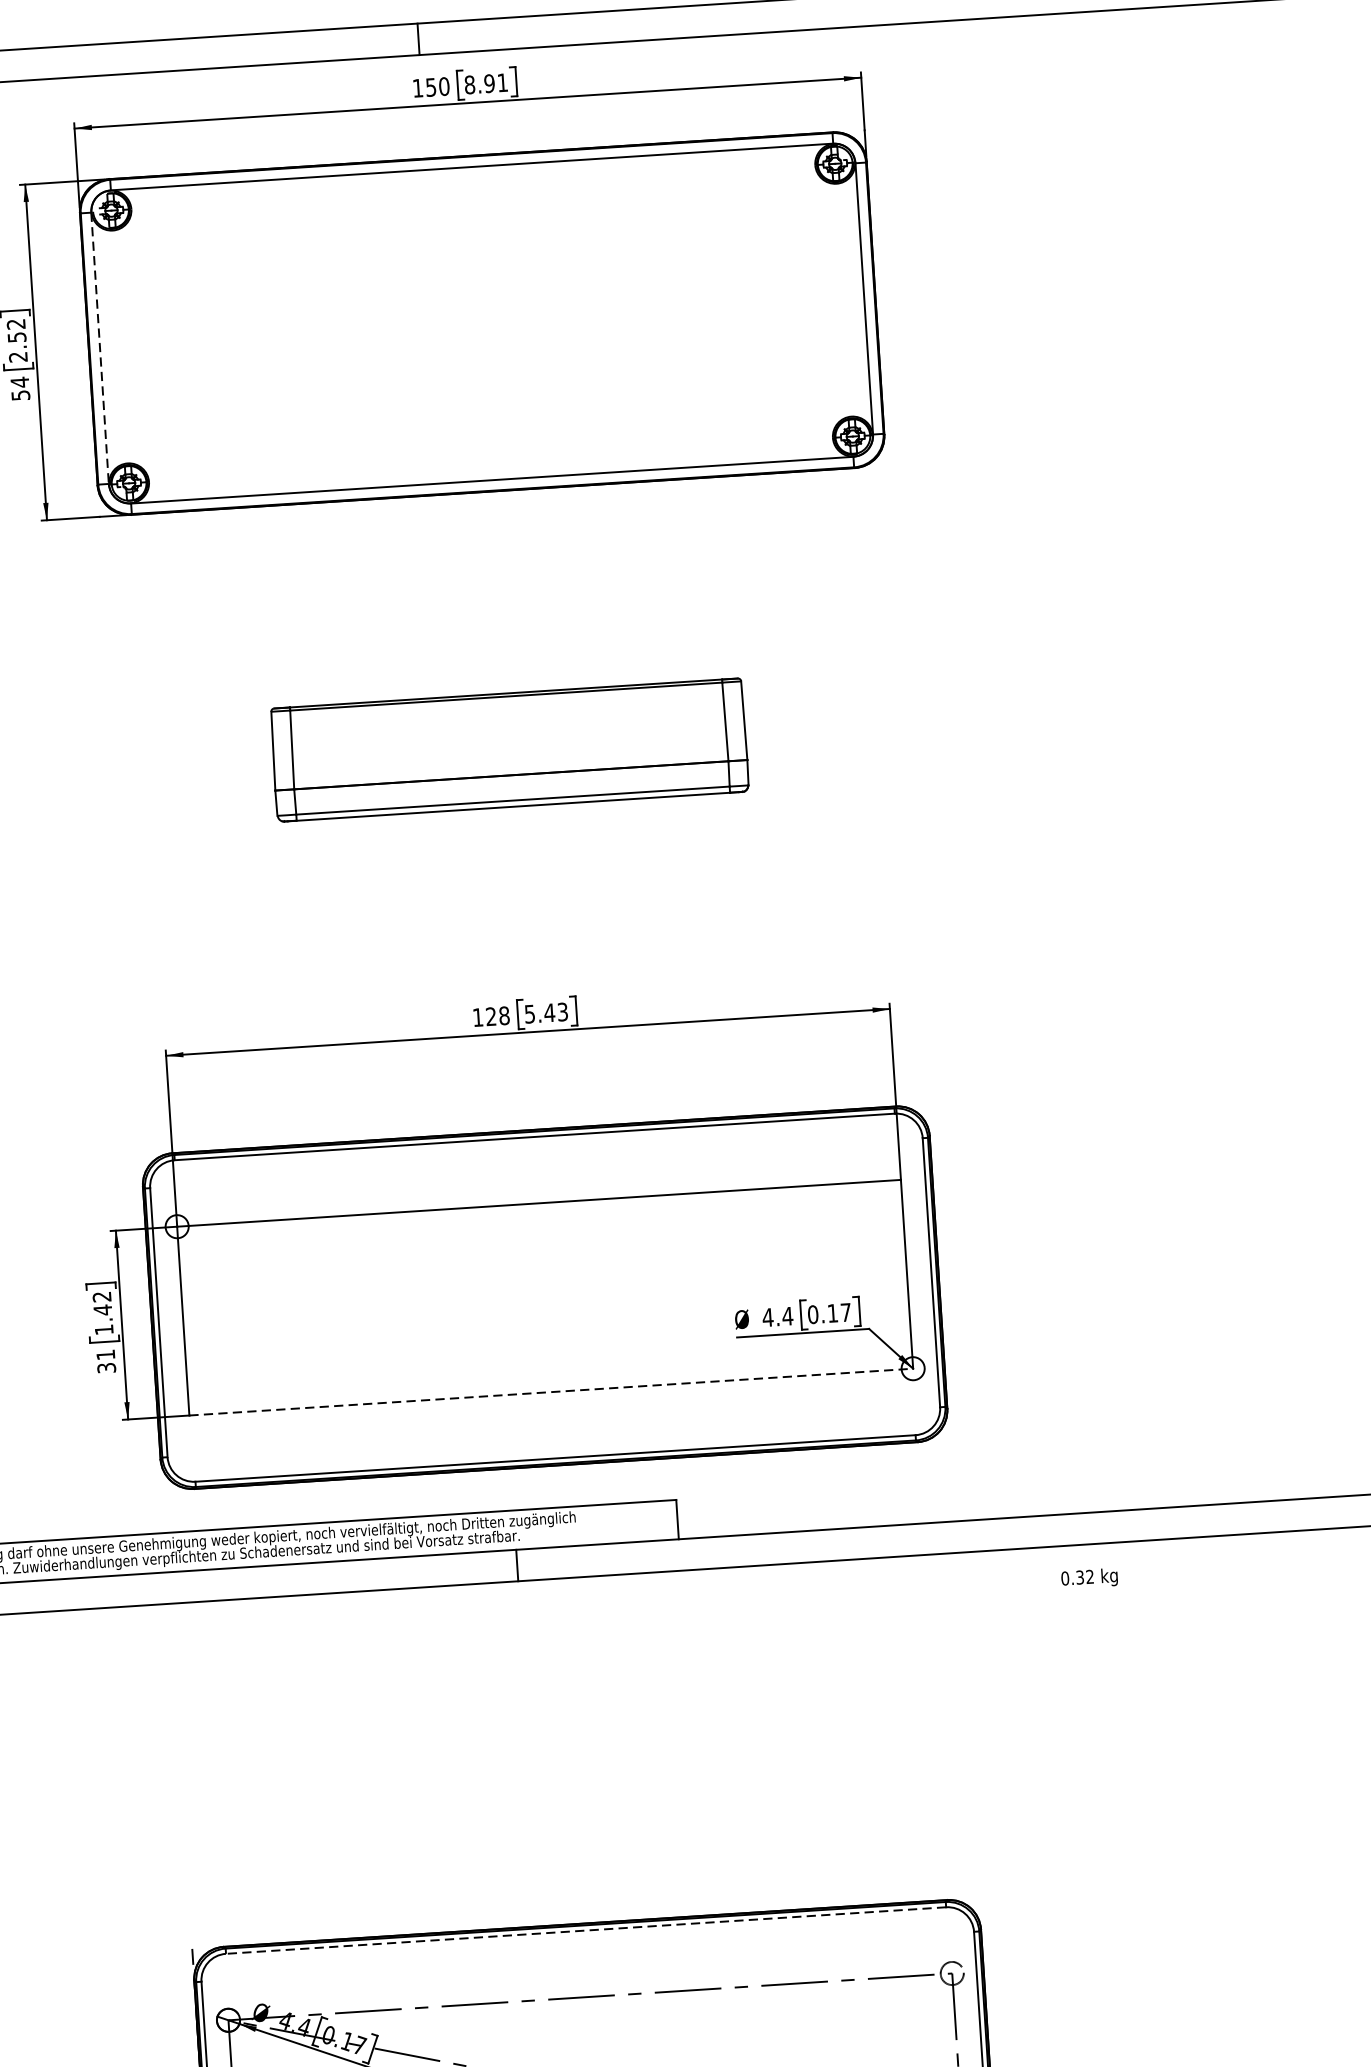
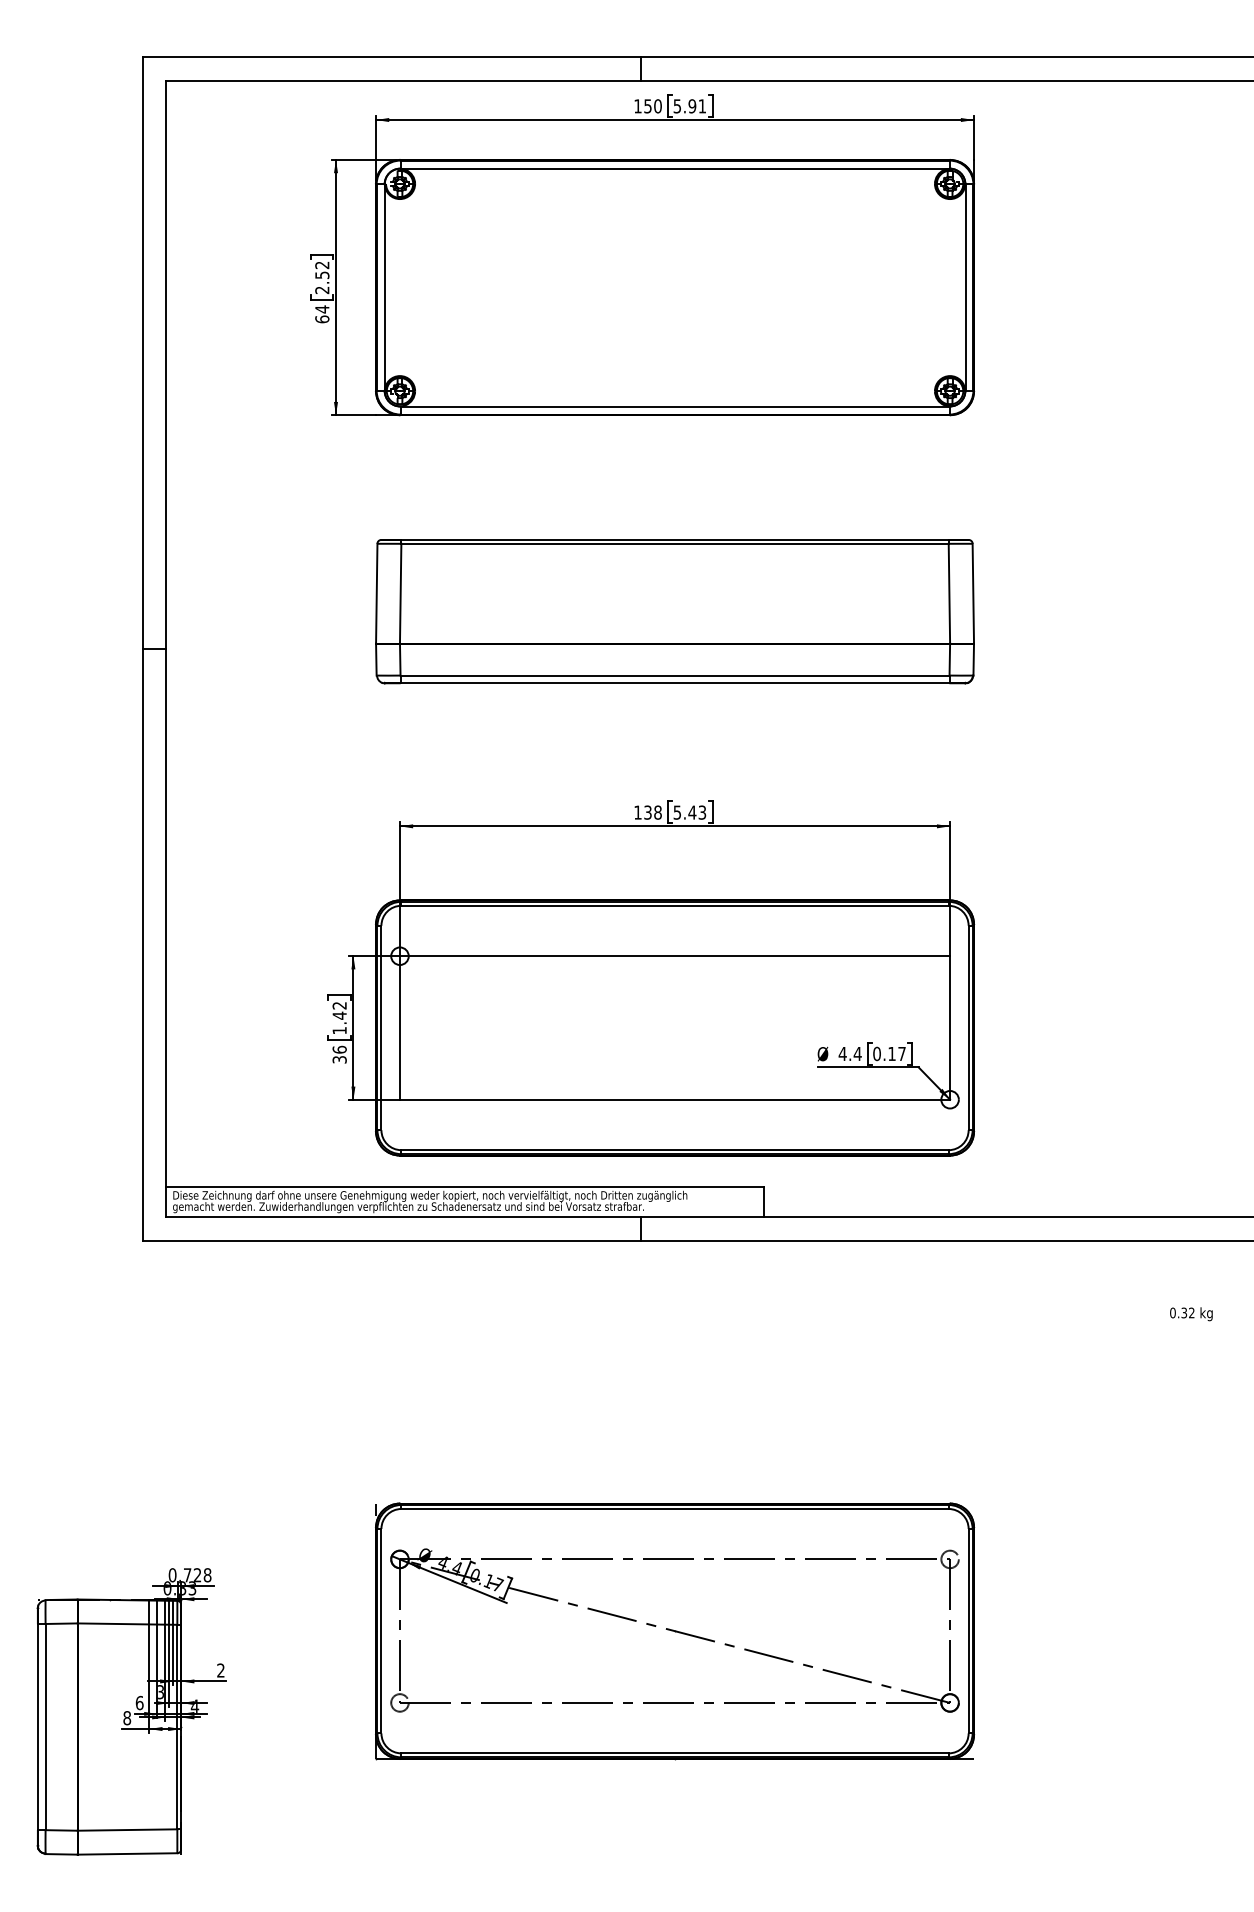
text: (469, 85) -> (677, 106), 8.91 -> 5.91
line: (99, 349) -> (384, 288), dashed -> solid
text: (21, 395) -> (322, 319), 54 -> 64
part: (509, 749) -> (674, 611), size x1.67
text: (490, 1016) -> (647, 812), 128 -> 138
text: (105, 1354) -> (339, 1049), 31 -> 36
line: (551, 1391) -> (675, 1099), dashed -> solid
text: (1089, 1578) -> (1191, 1314), moved
line: (586, 1931) -> (675, 1509), dashed -> solid

